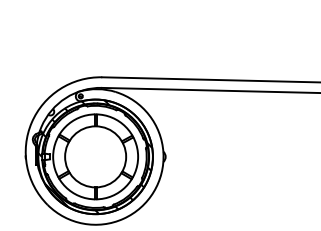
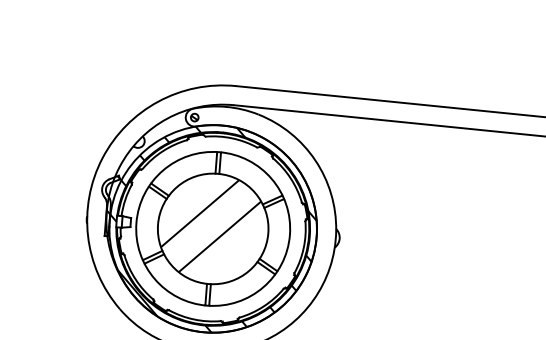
hatch: (93, 155) -> (209, 226), added

